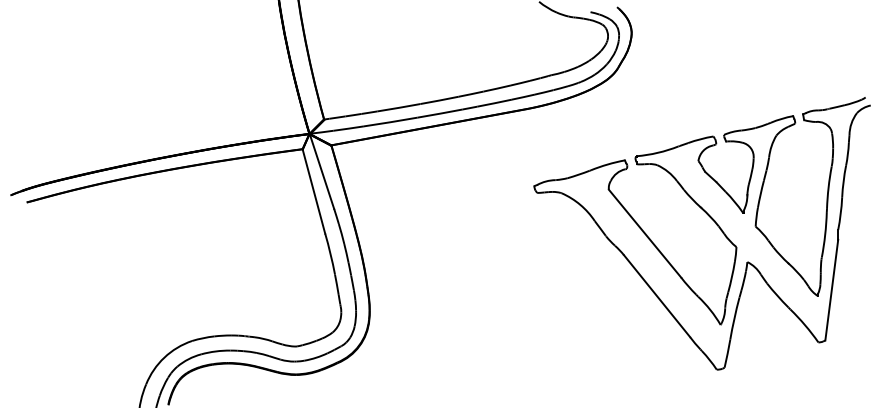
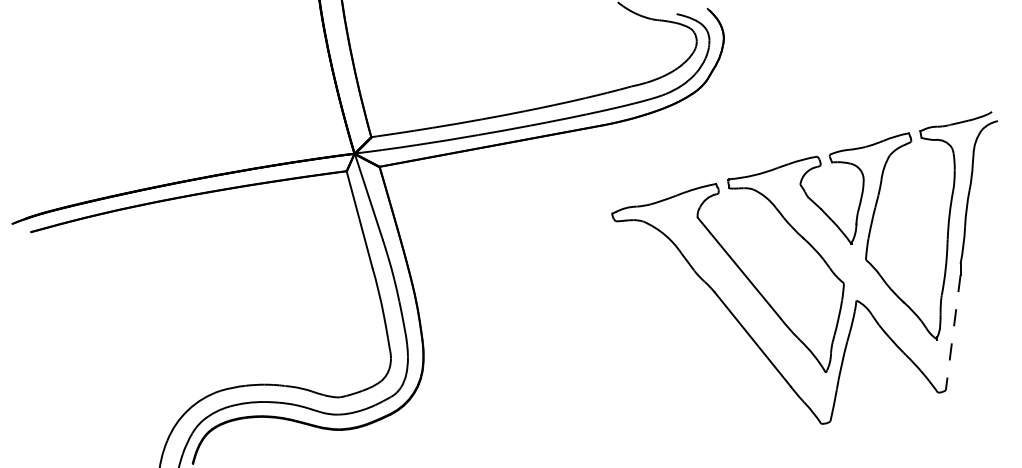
line: (832, 290) -> (953, 333), solid -> dashed

